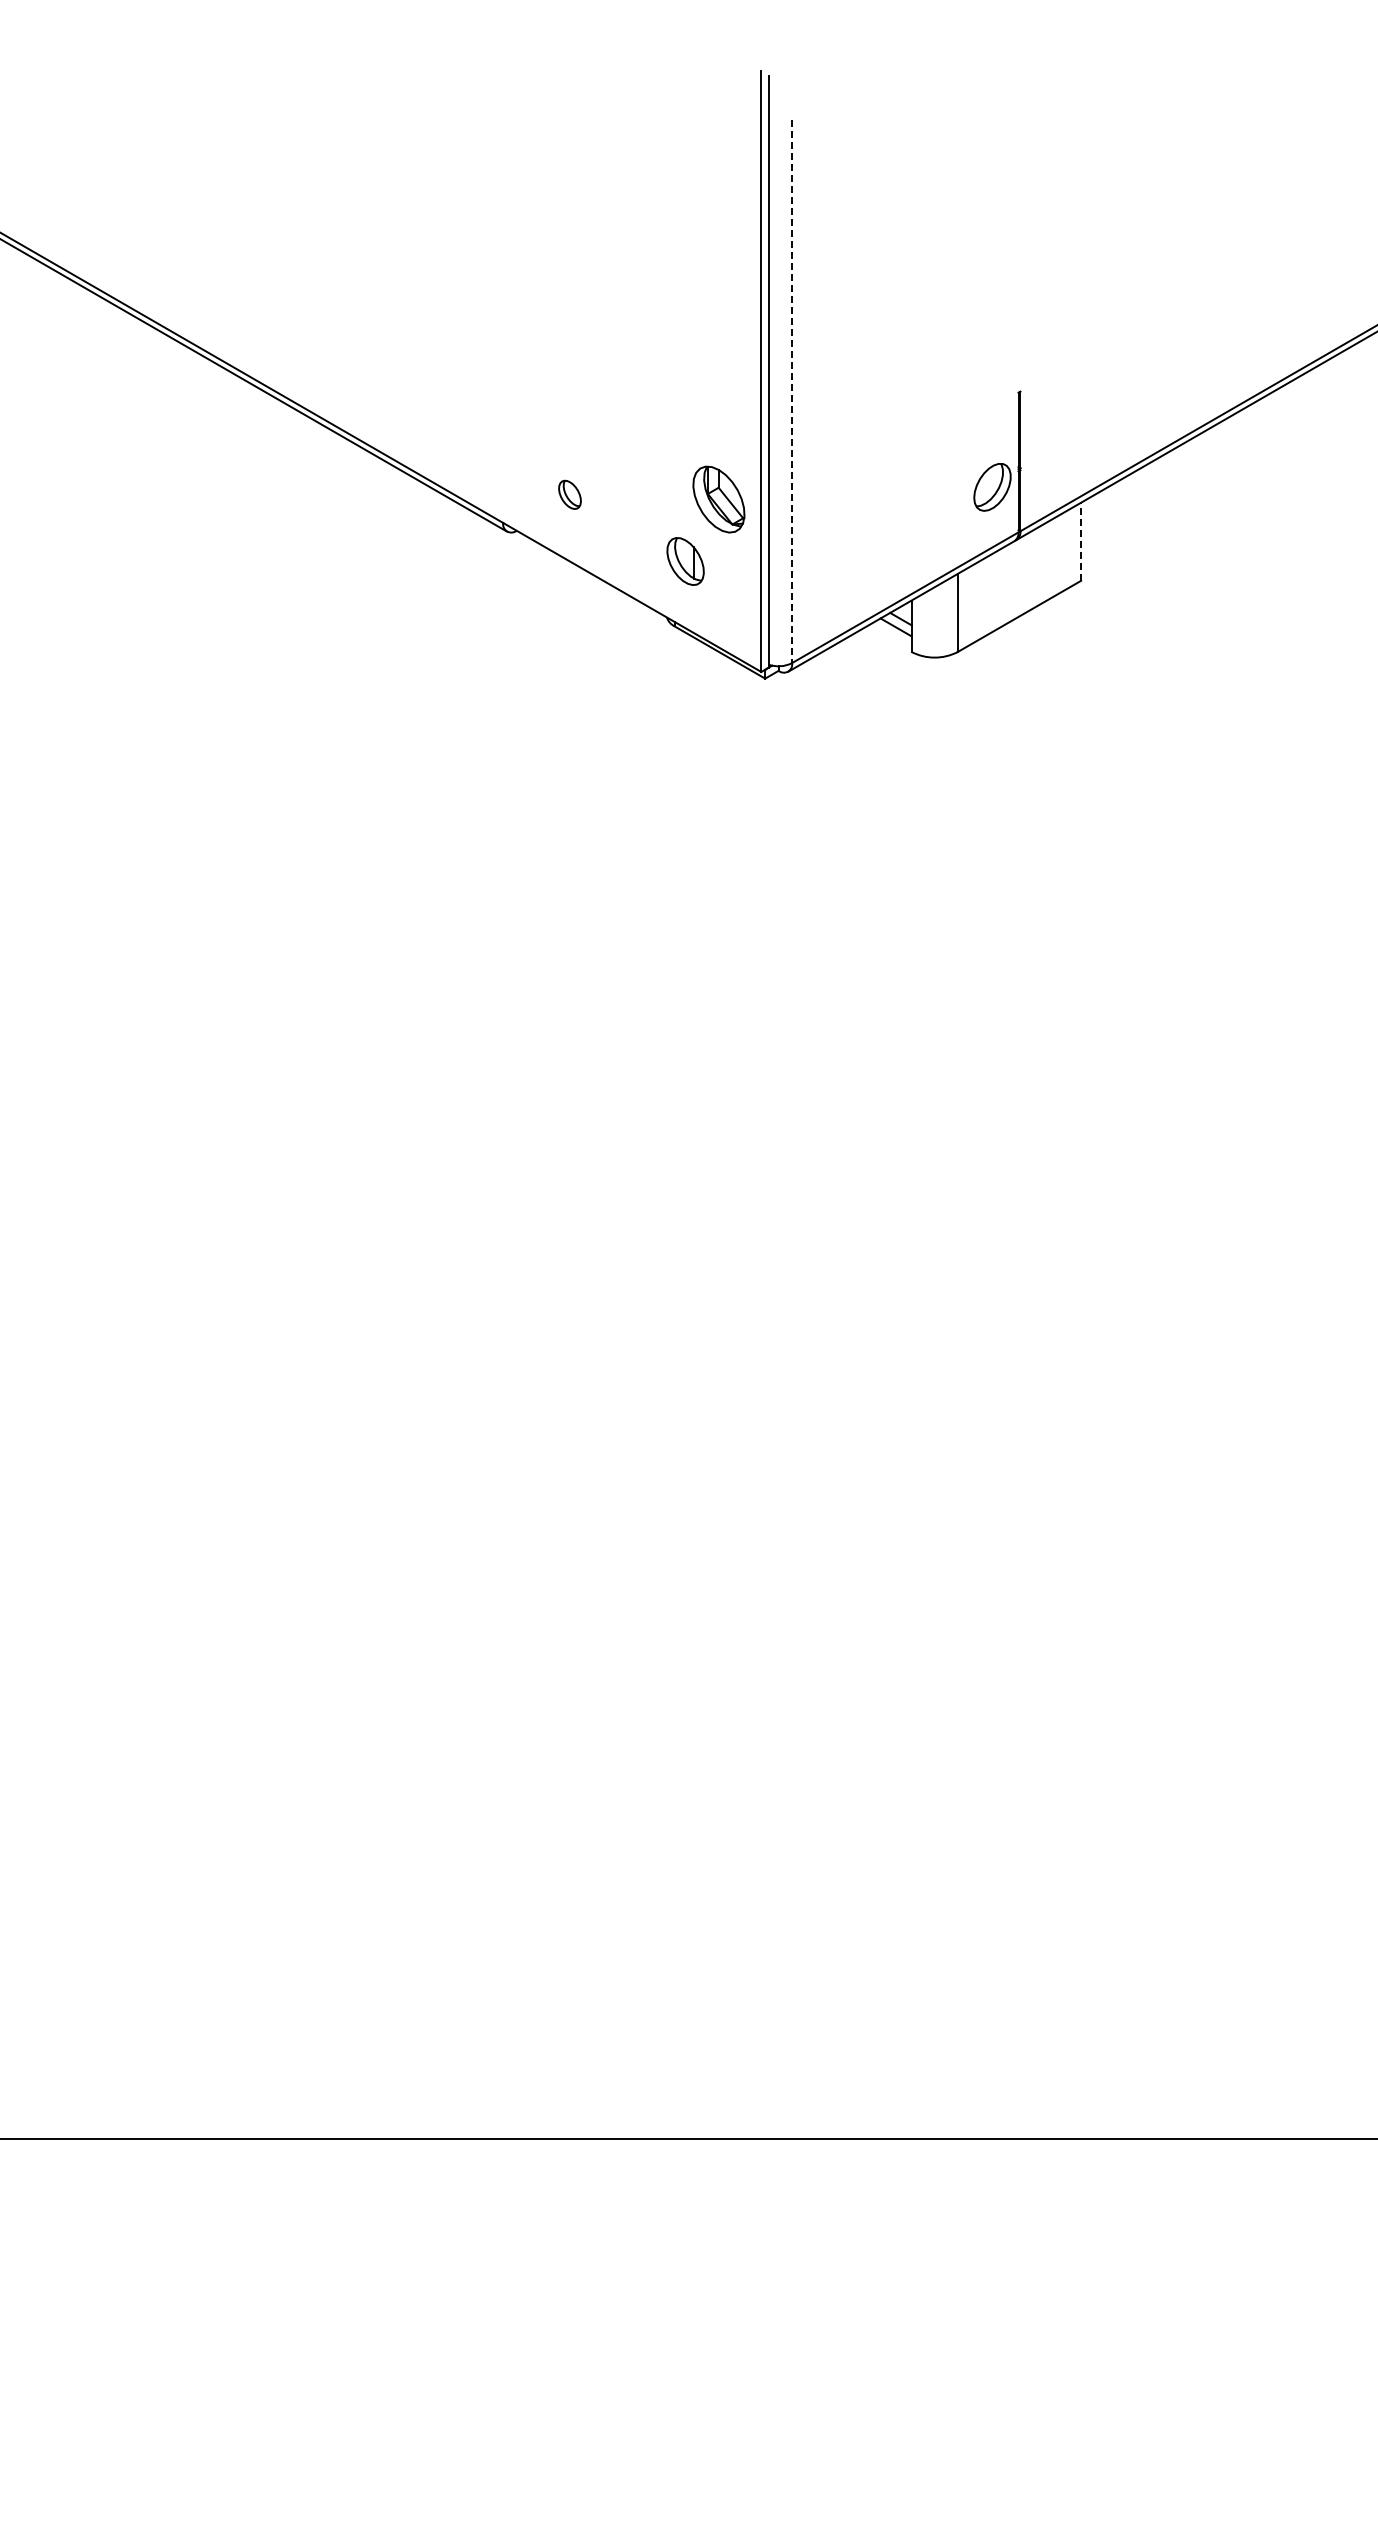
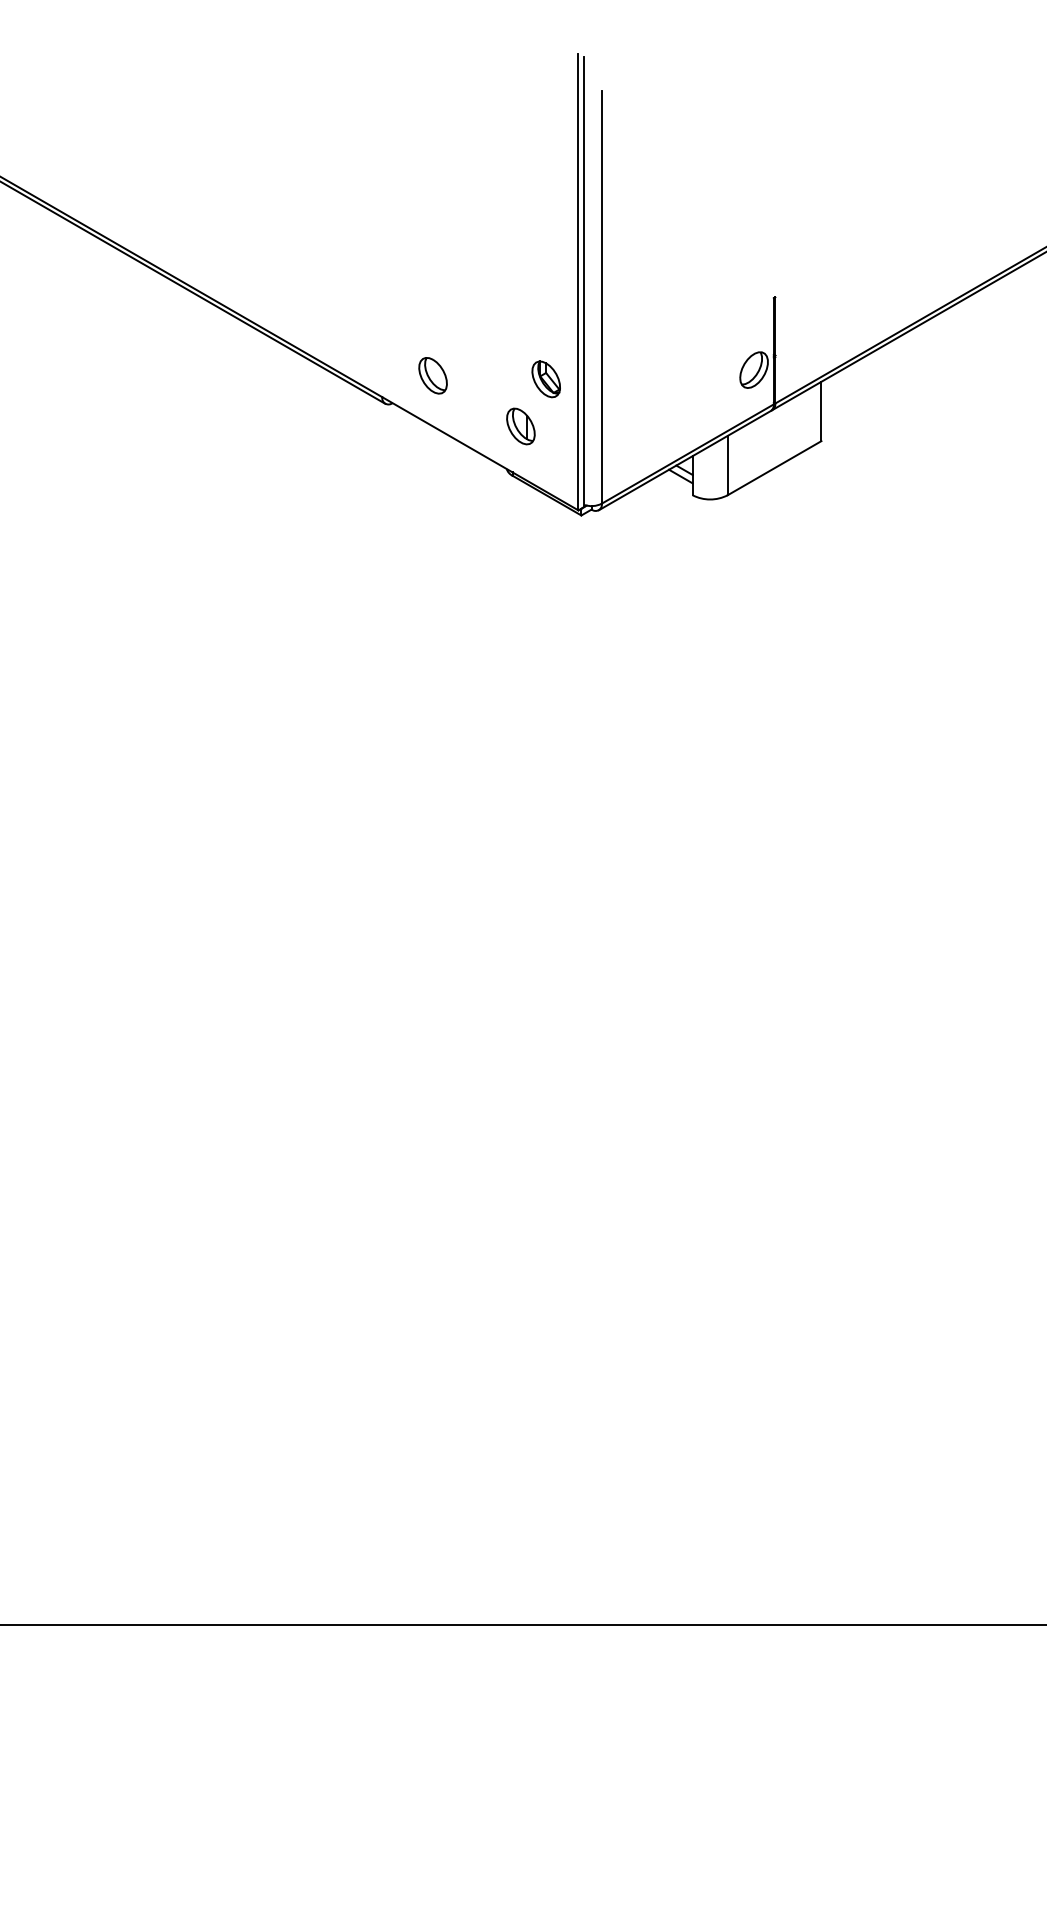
line: (792, 392) -> (602, 298), dashed -> solid
part: (569, 494) -> (432, 375), size x1.67
part: (718, 499) -> (545, 379), size x0.71
line: (1081, 541) -> (821, 411), dashed -> solid

